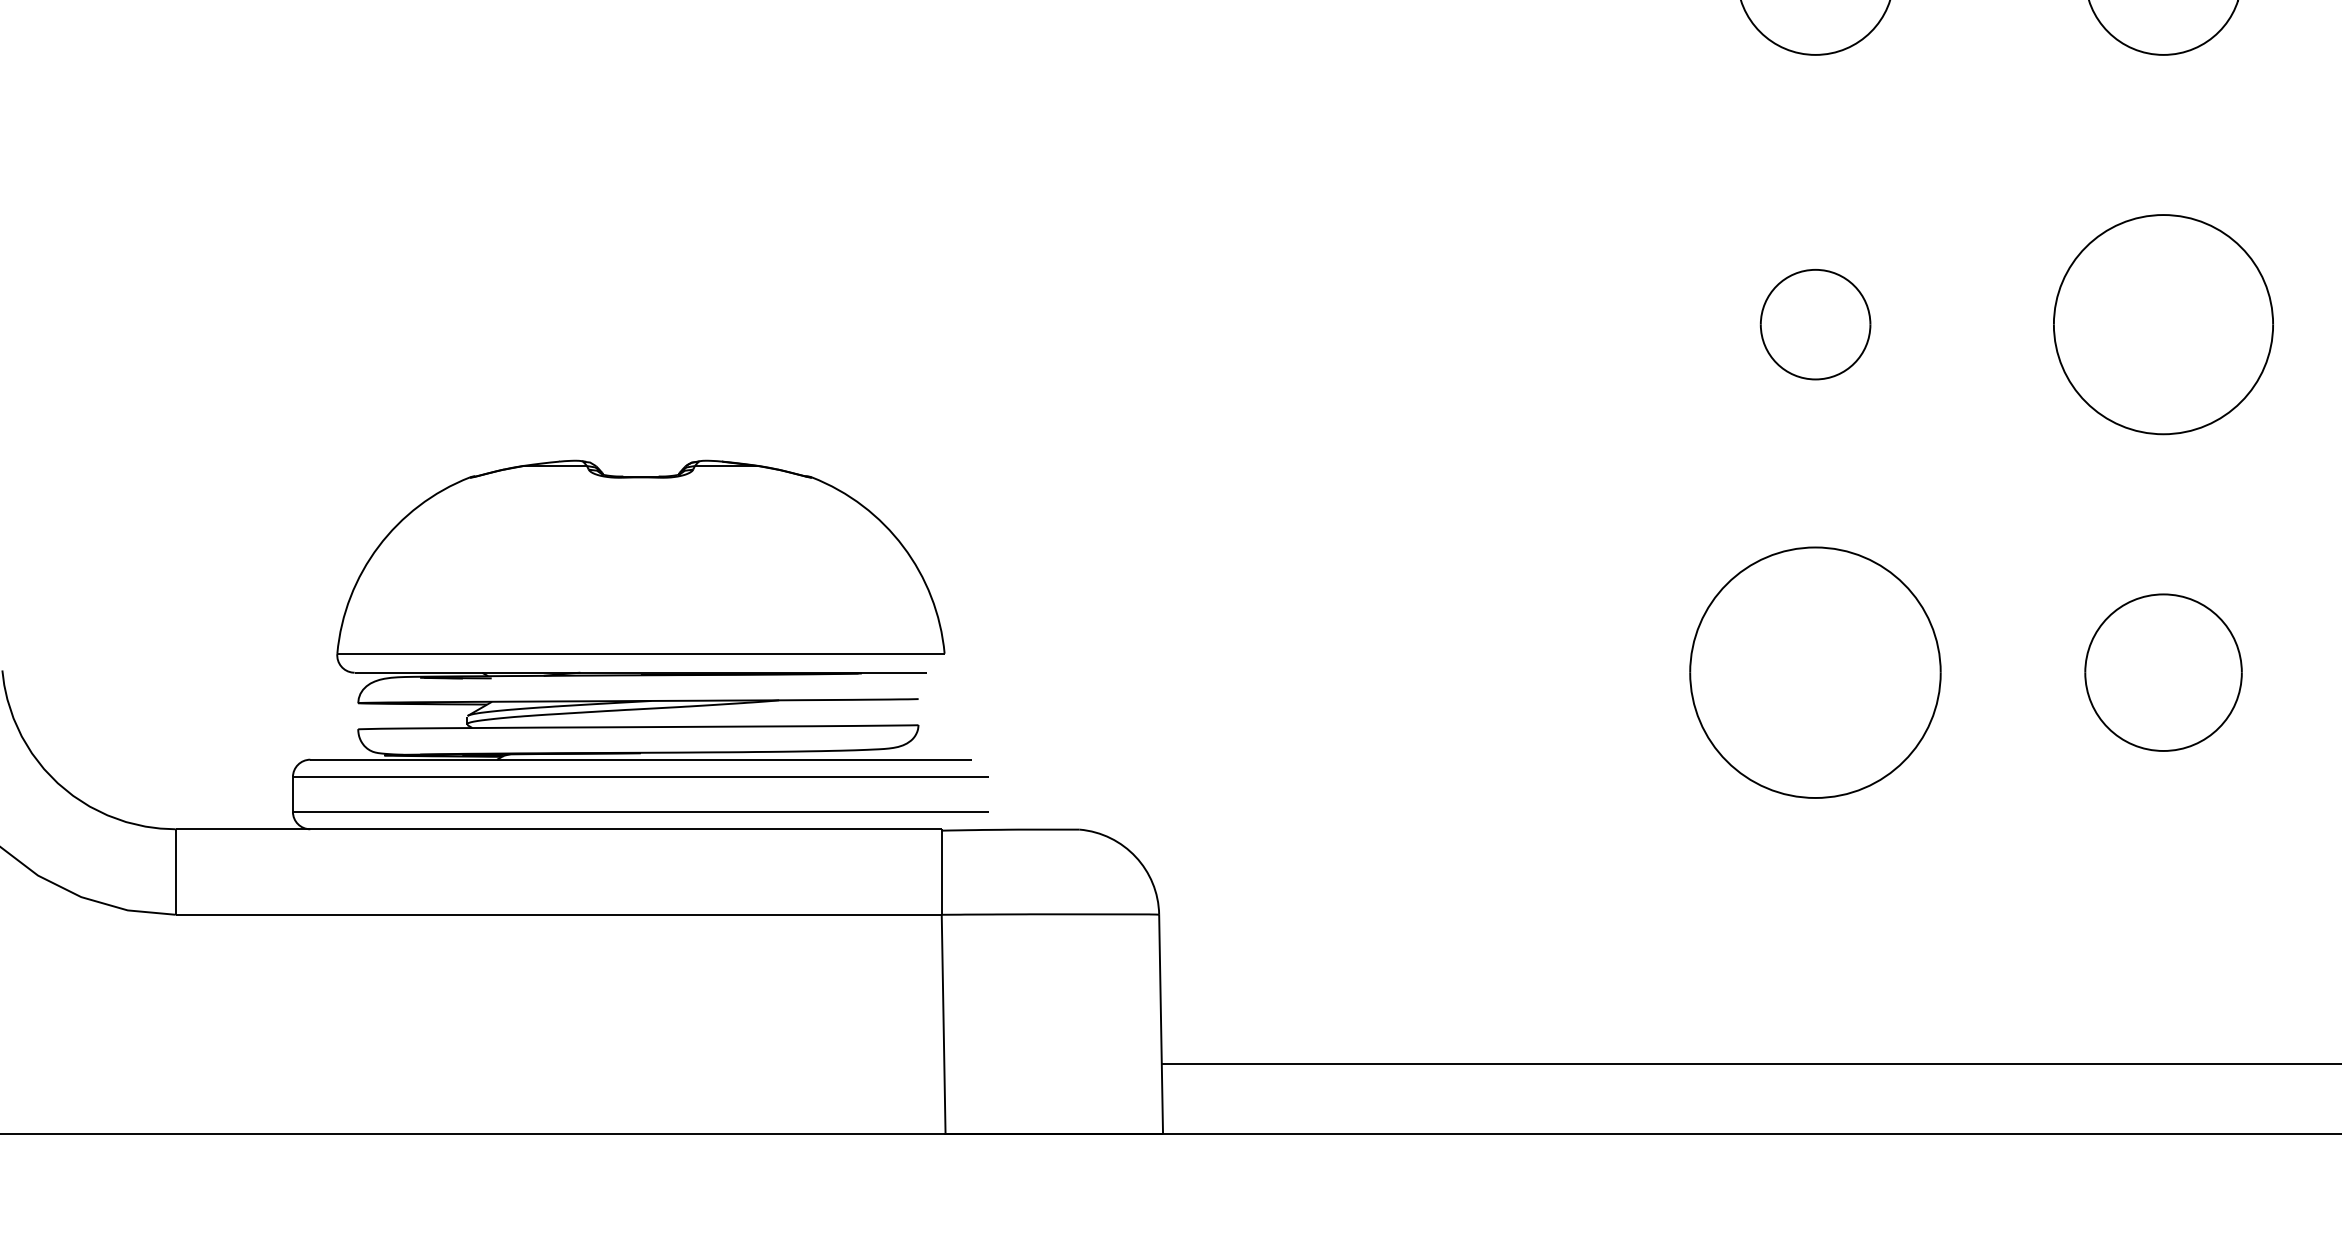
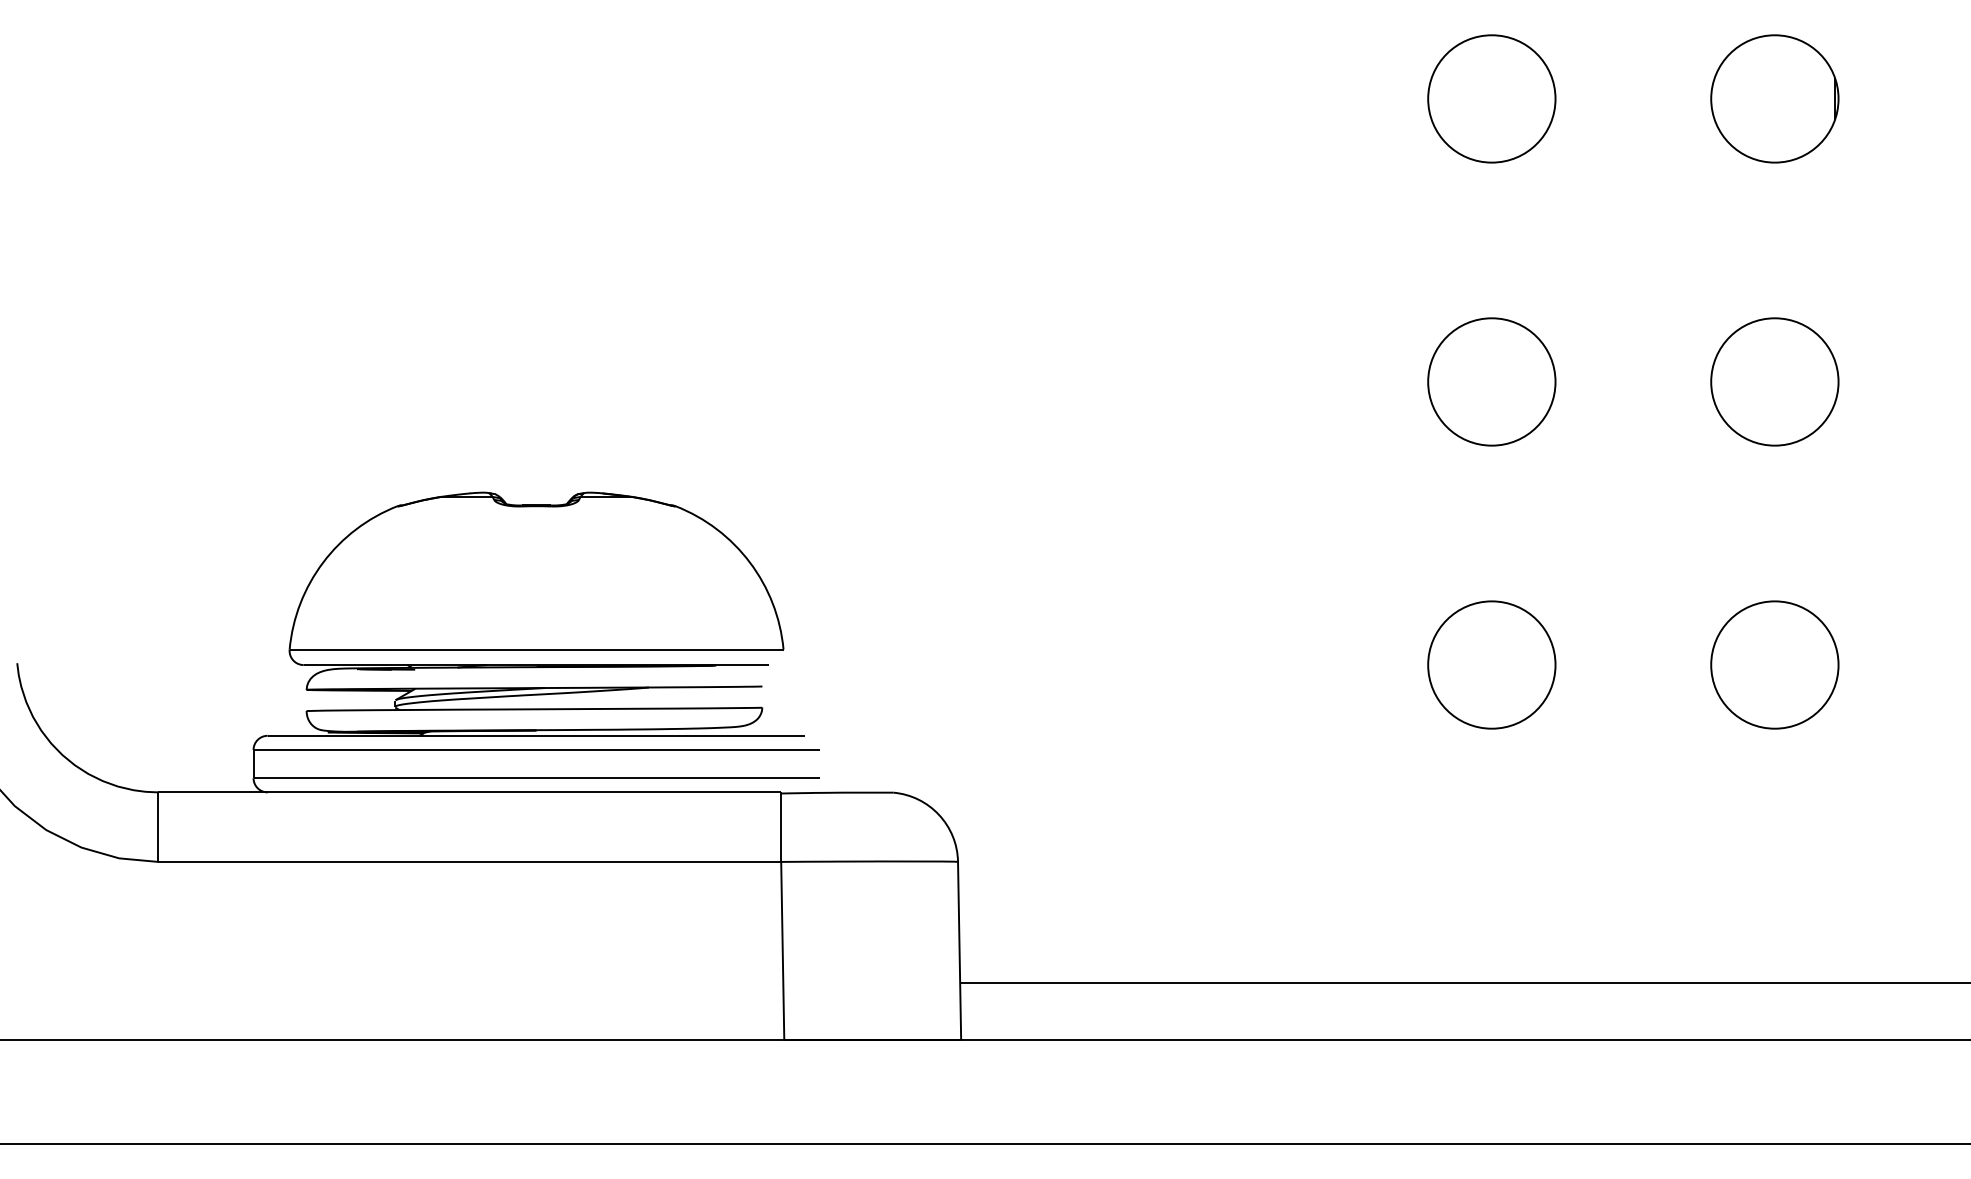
part: (1815, 324) -> (1491, 381), size x1.43
part: (2163, 324) -> (1774, 381), size x0.71
part: (1815, 672) -> (1491, 664), size x0.62

